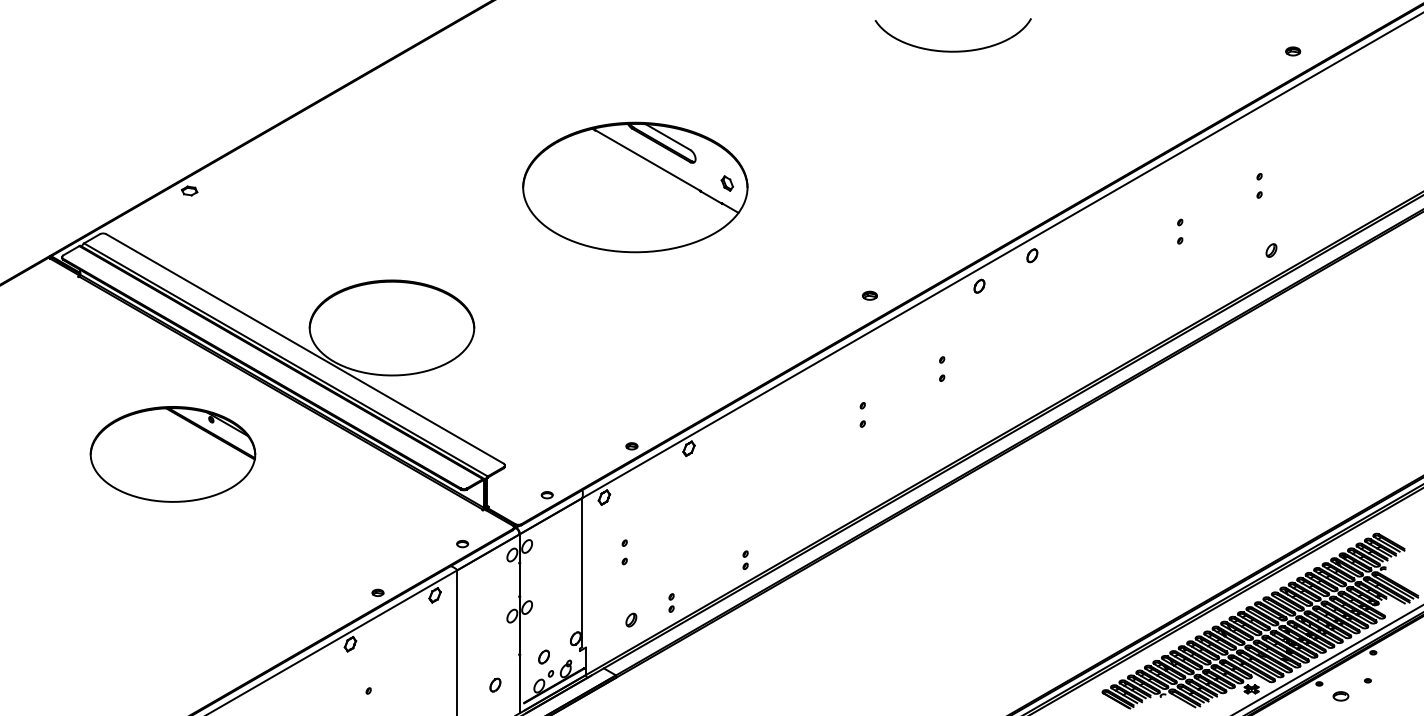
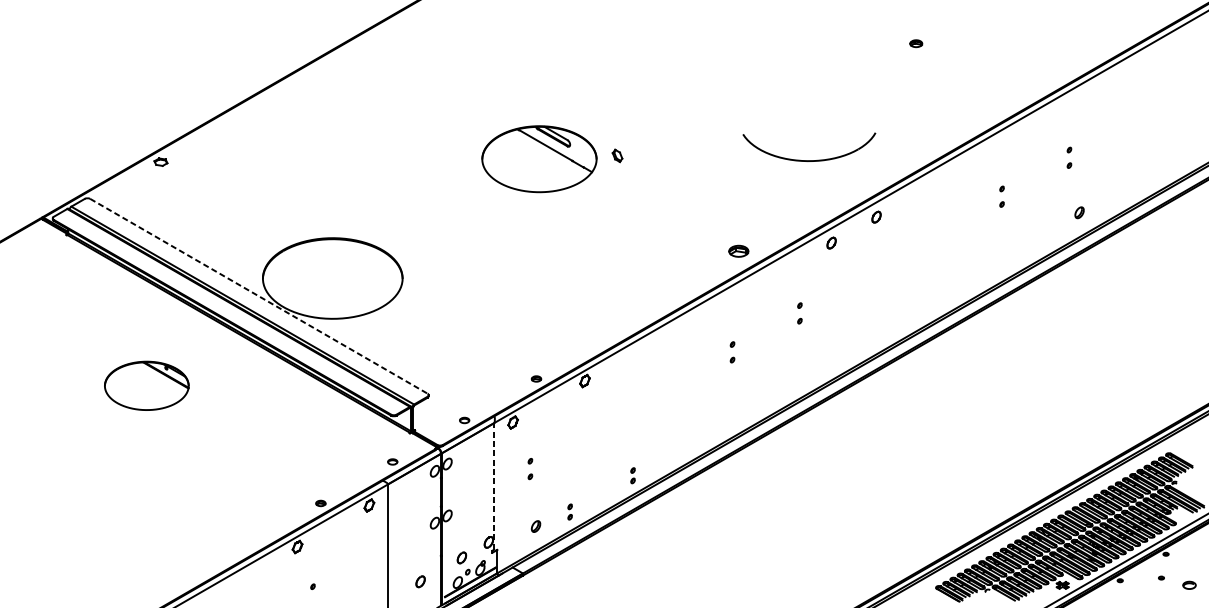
part: (952, 50) -> (808, 160), moved
part: (1293, 51) -> (916, 43), moved
part: (635, 187) -> (539, 159), size x0.6
part: (869, 295) -> (738, 250), size x1.6
line: (305, 349) -> (259, 296), solid -> dashed
part: (172, 454) -> (146, 385), size x0.6
line: (582, 572) -> (494, 486), solid -> dashed
part: (1340, 696) -> (1189, 585), moved

